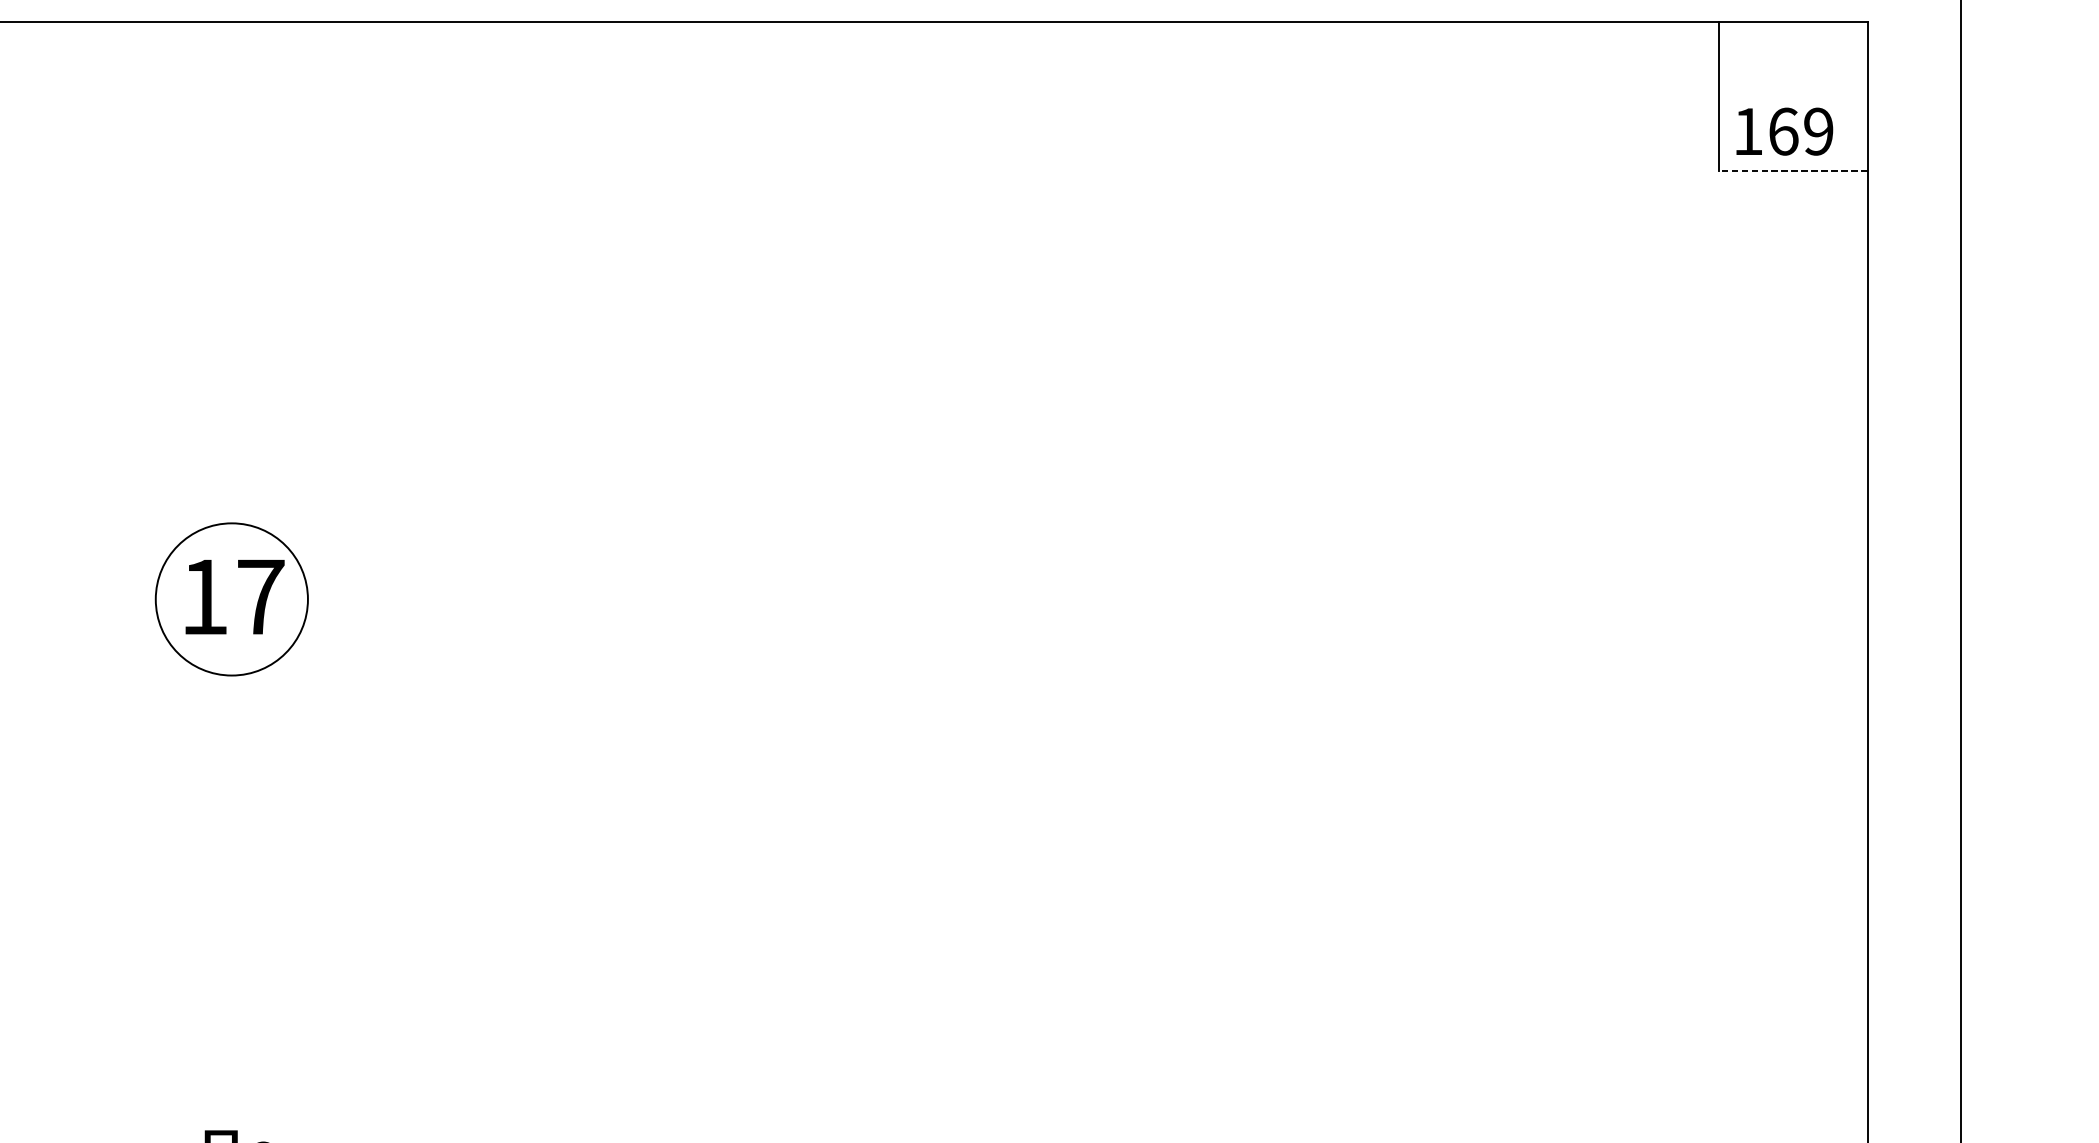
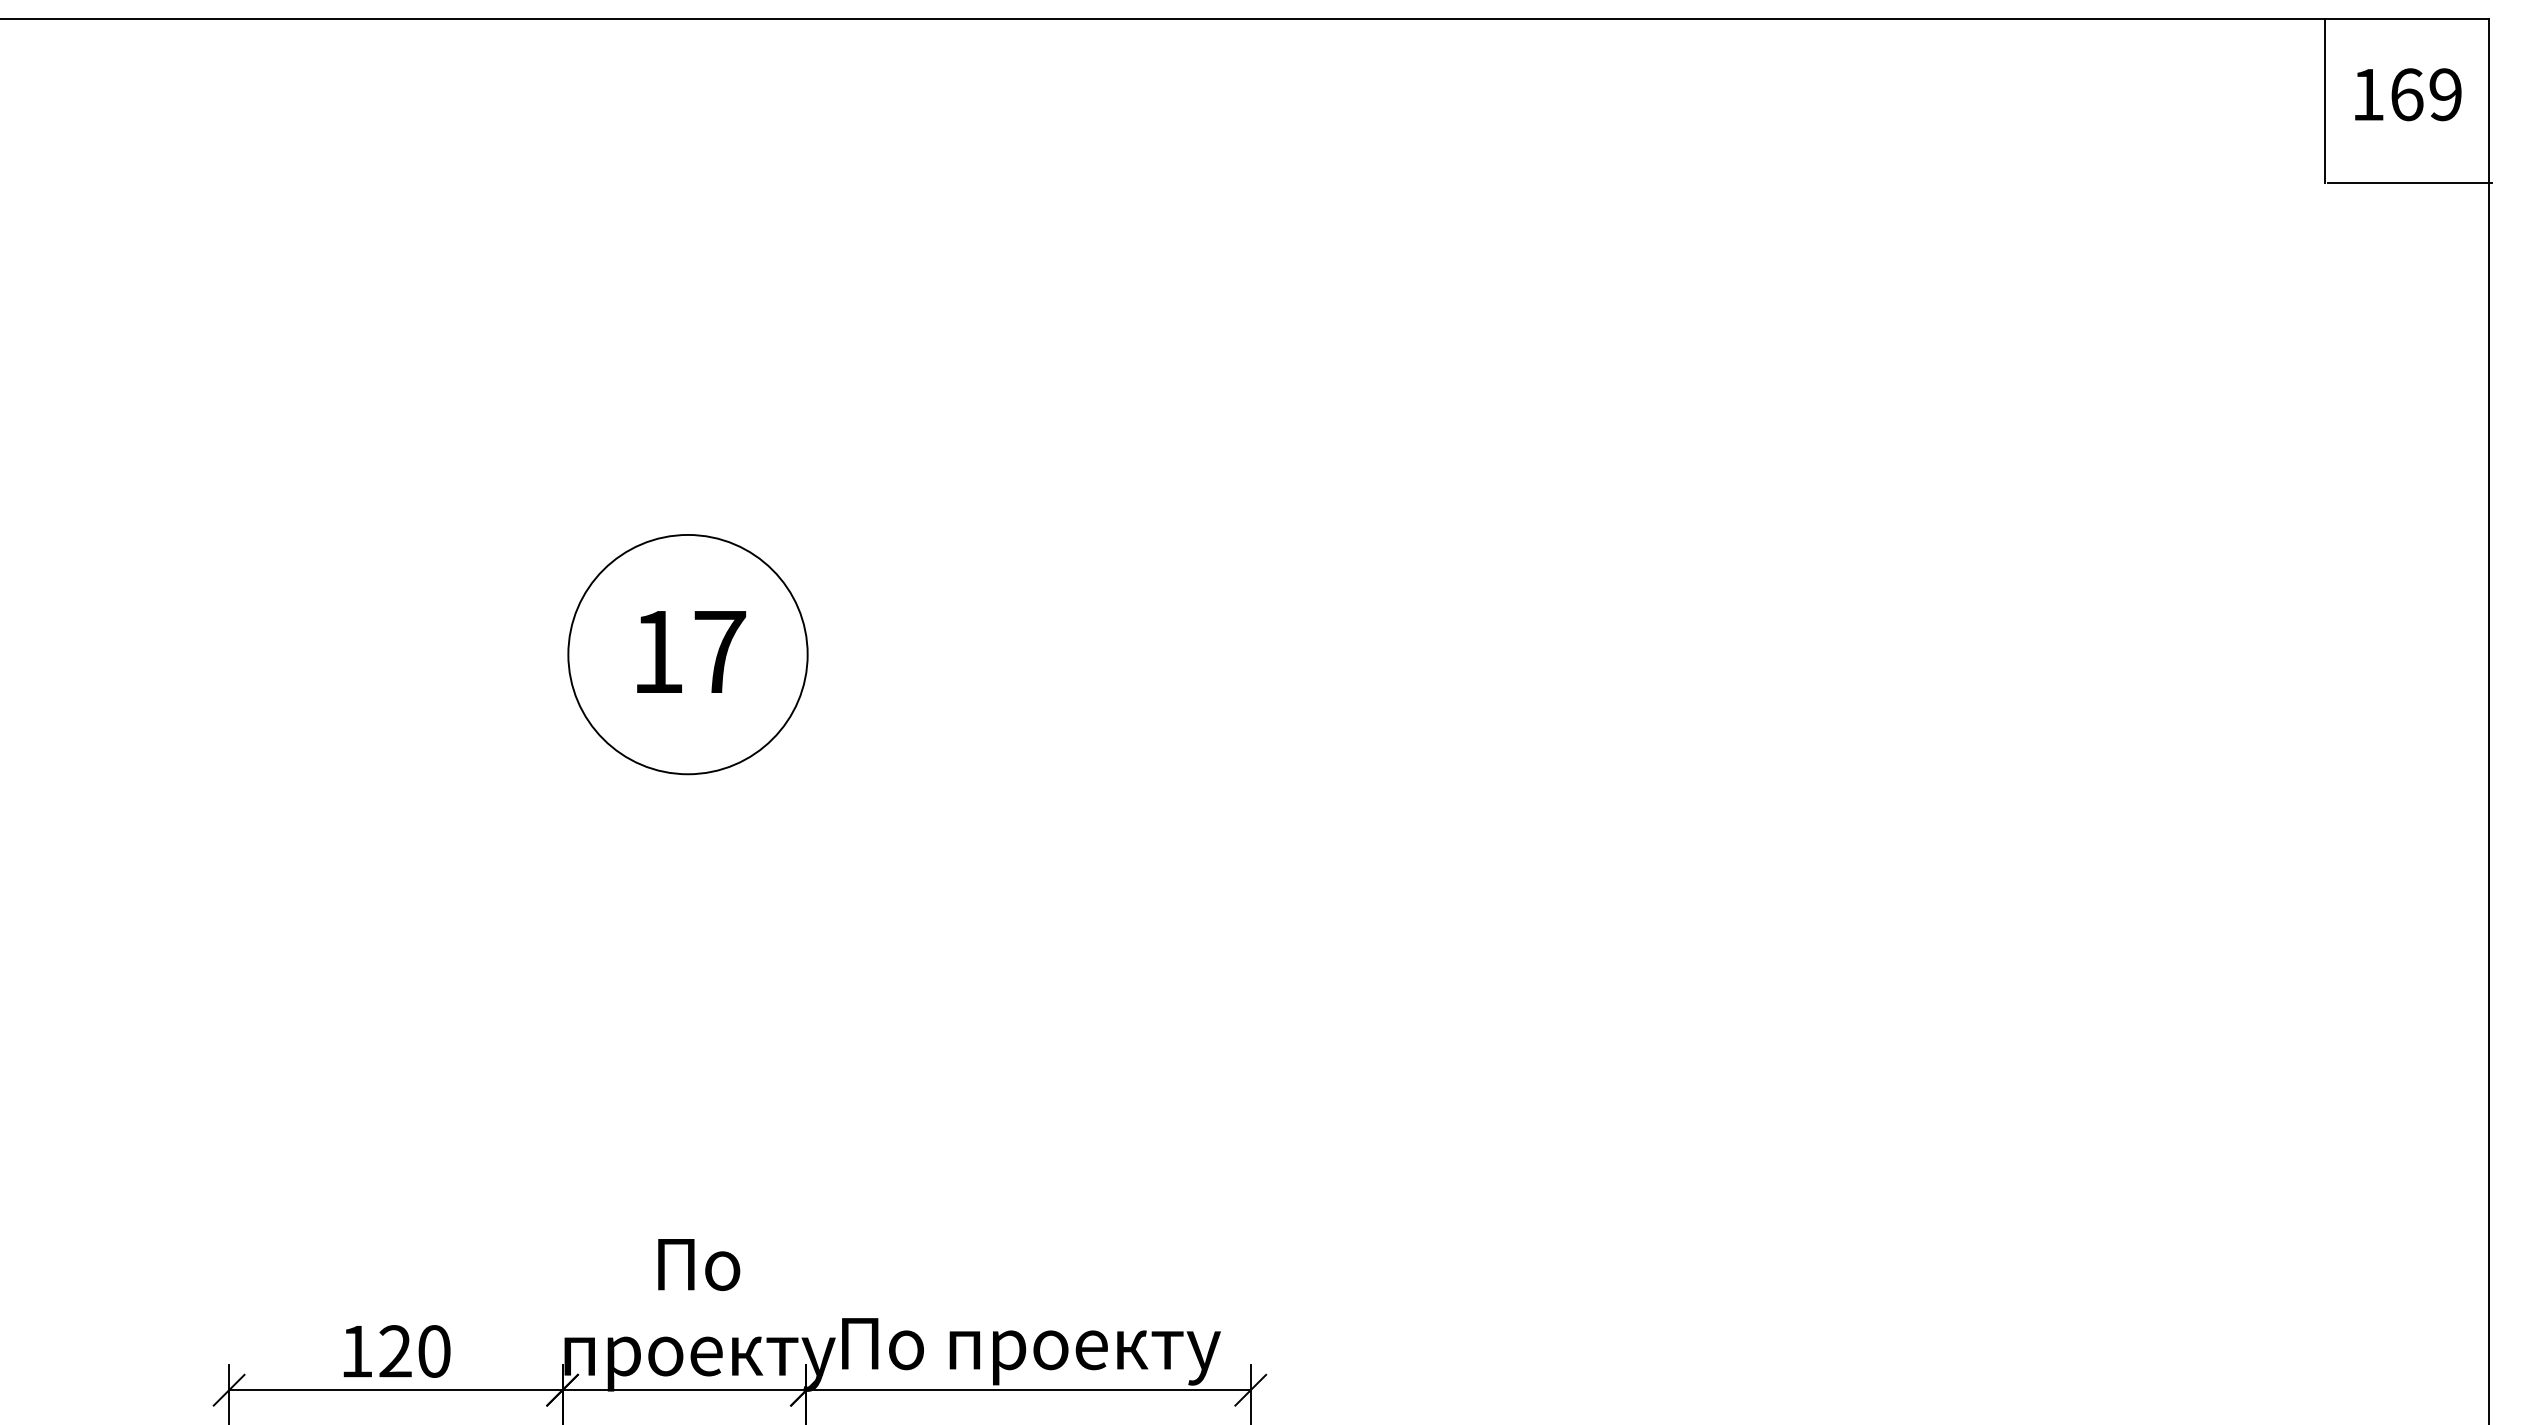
text: (1784, 131) -> (2408, 94), moved
line: (1795, 171) -> (2409, 183), dashed -> solid
circle: (231, 599) -> (687, 654), size x1.43

